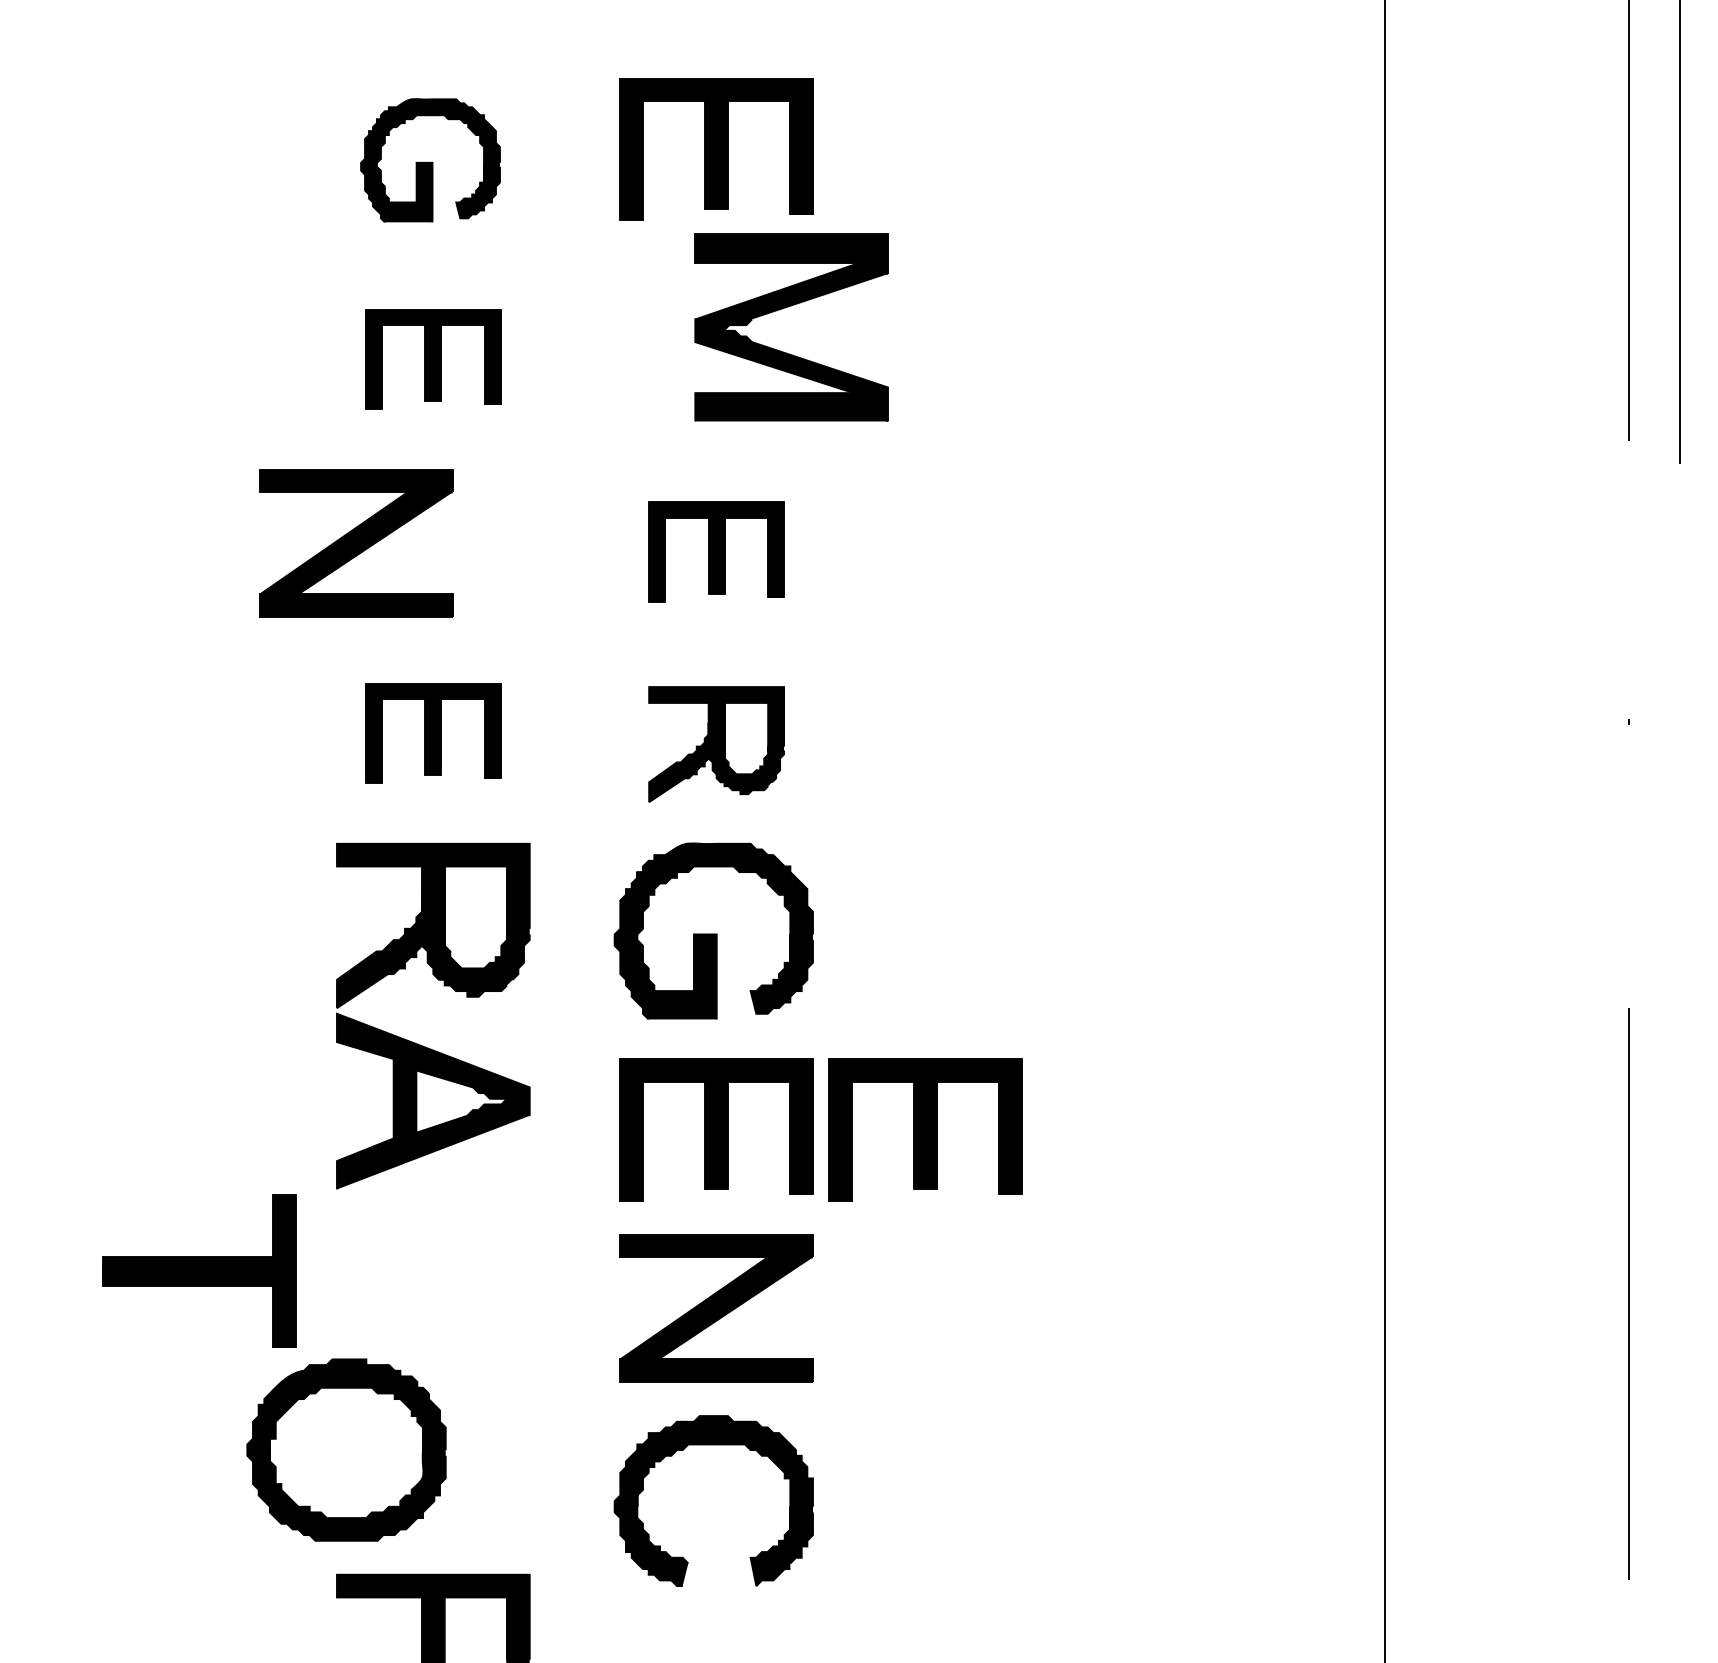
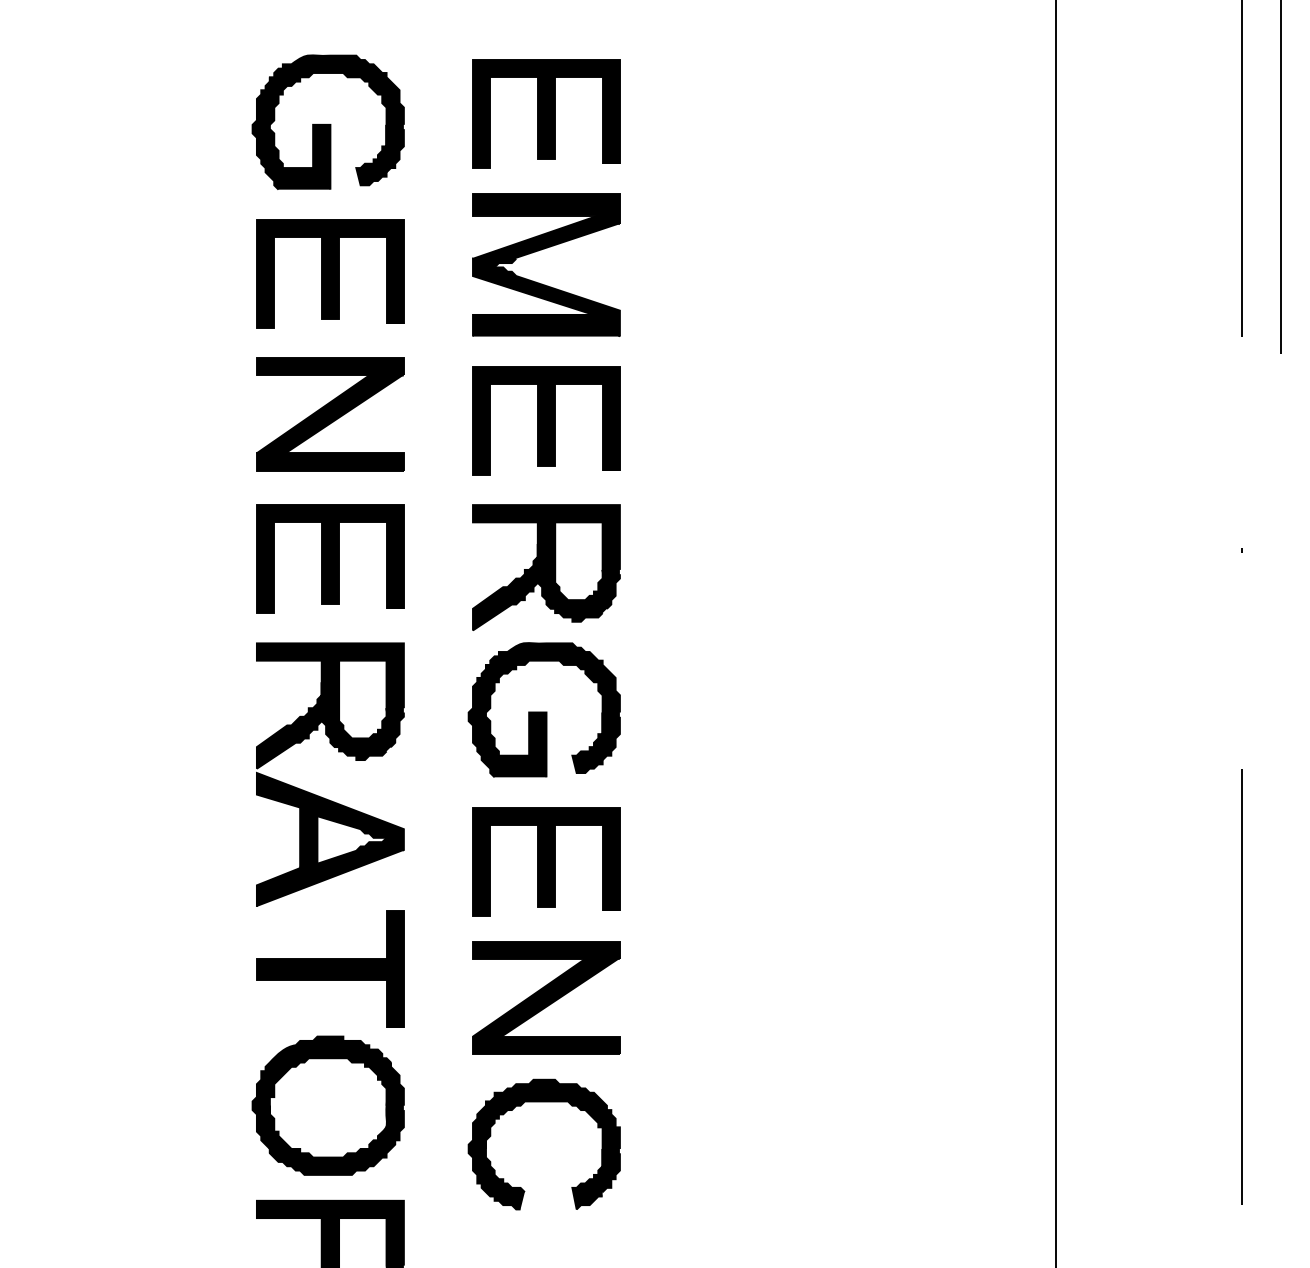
part: (430, 160) -> (328, 122), size x1.43
part: (785, 308) -> (541, 250), moved
part: (433, 358) -> (330, 273), size x1.43
part: (356, 543) -> (330, 414), moved
part: (716, 551) -> (546, 420), size x1.43
part: (433, 732) -> (330, 558), size x1.43
part: (716, 744) -> (546, 567), size x1.43
part: (925, 1129) -> (705, 861), removed
part: (199, 1270) -> (330, 968), moved
part: (346, 1449) -> (328, 1105), moved

